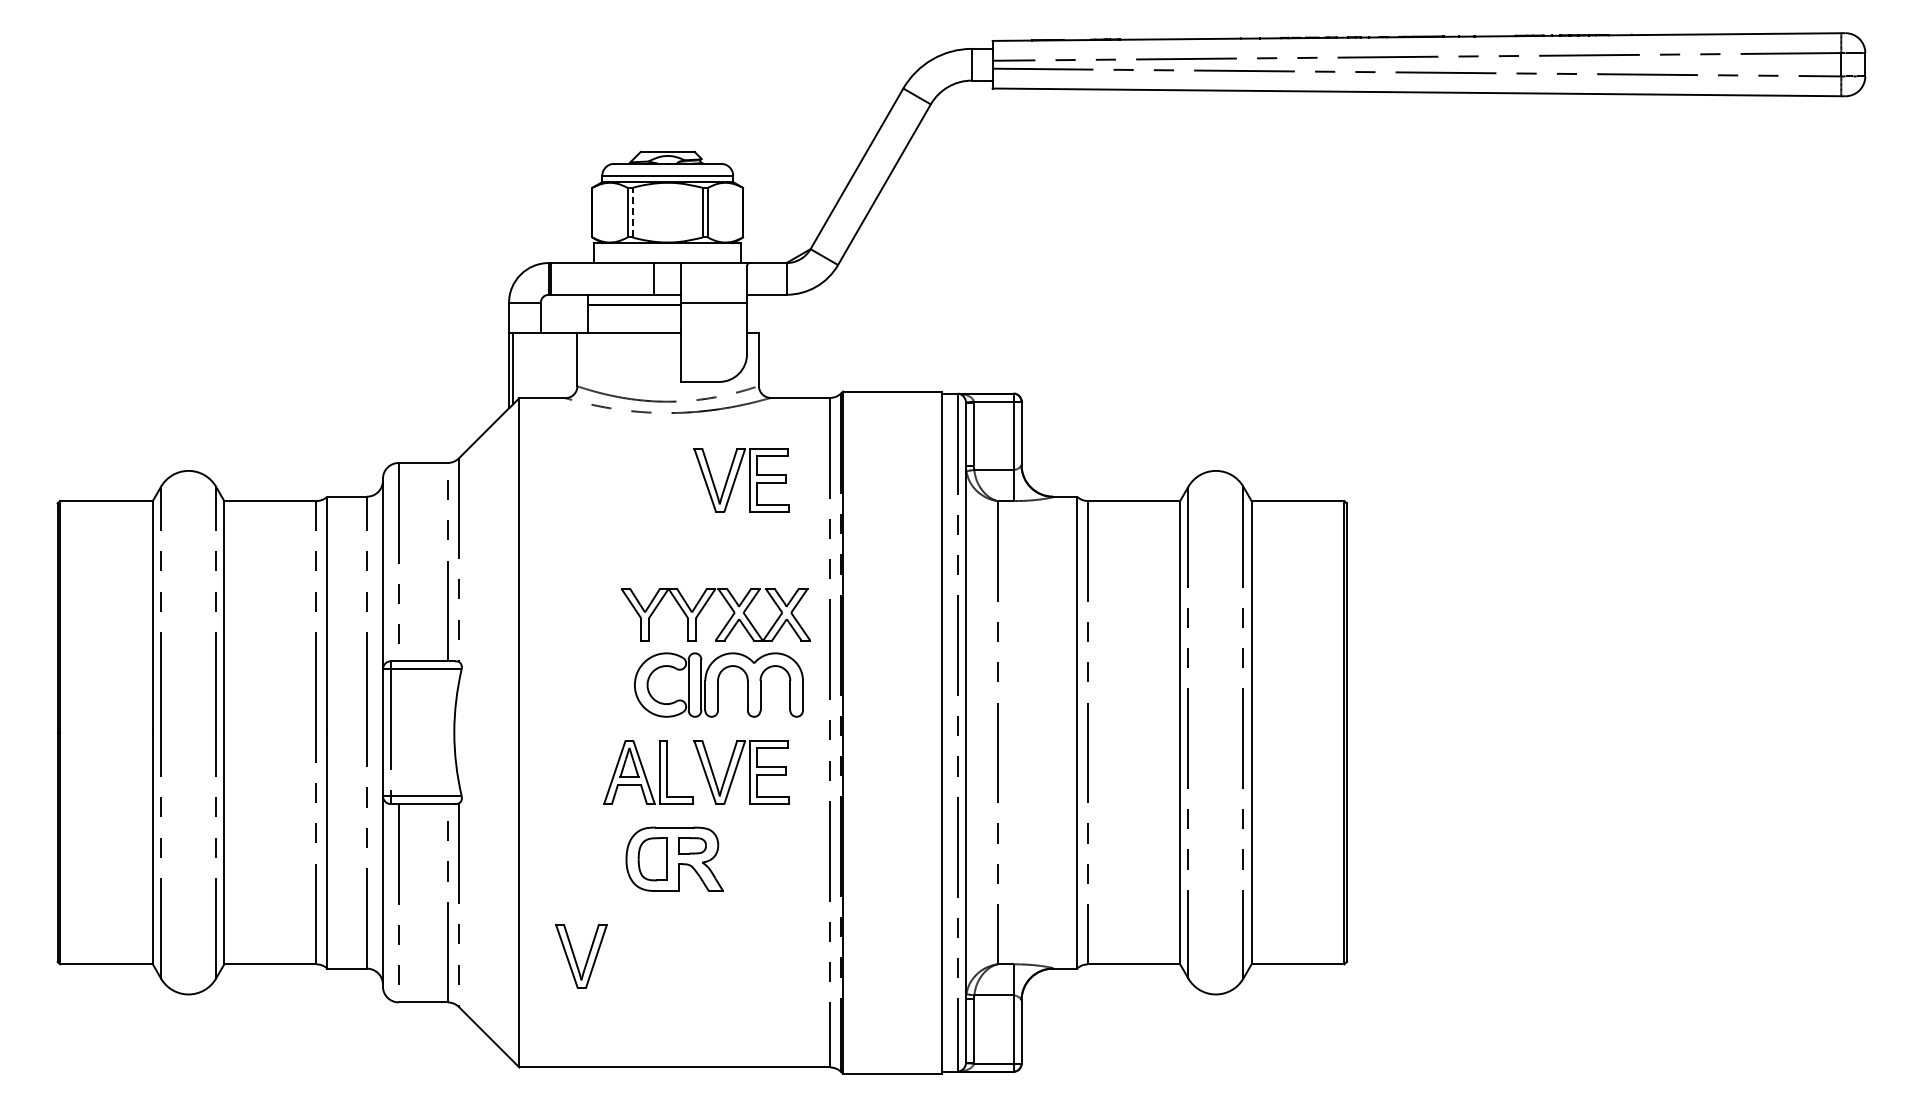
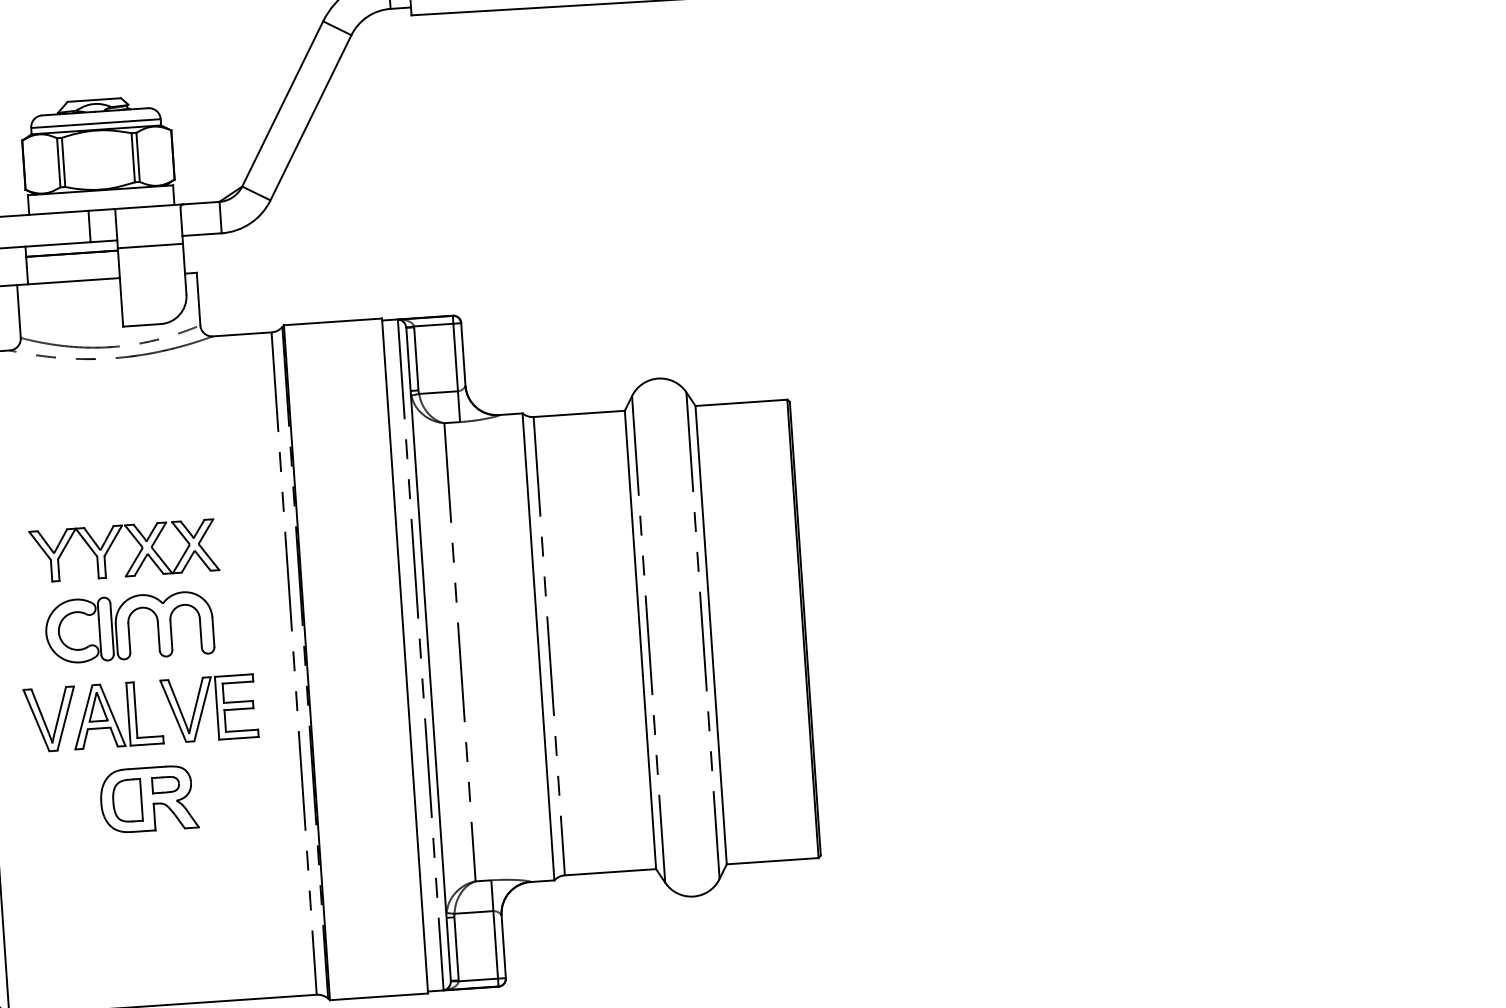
line: (632, 212) -> (63, 162), dashed -> solid
part: (741, 480) -> (189, 420), removed
part: (704, 607) -> (112, 544), moved
part: (718, 684) -> (129, 626), moved
part: (581, 956) -> (50, 719), moved

